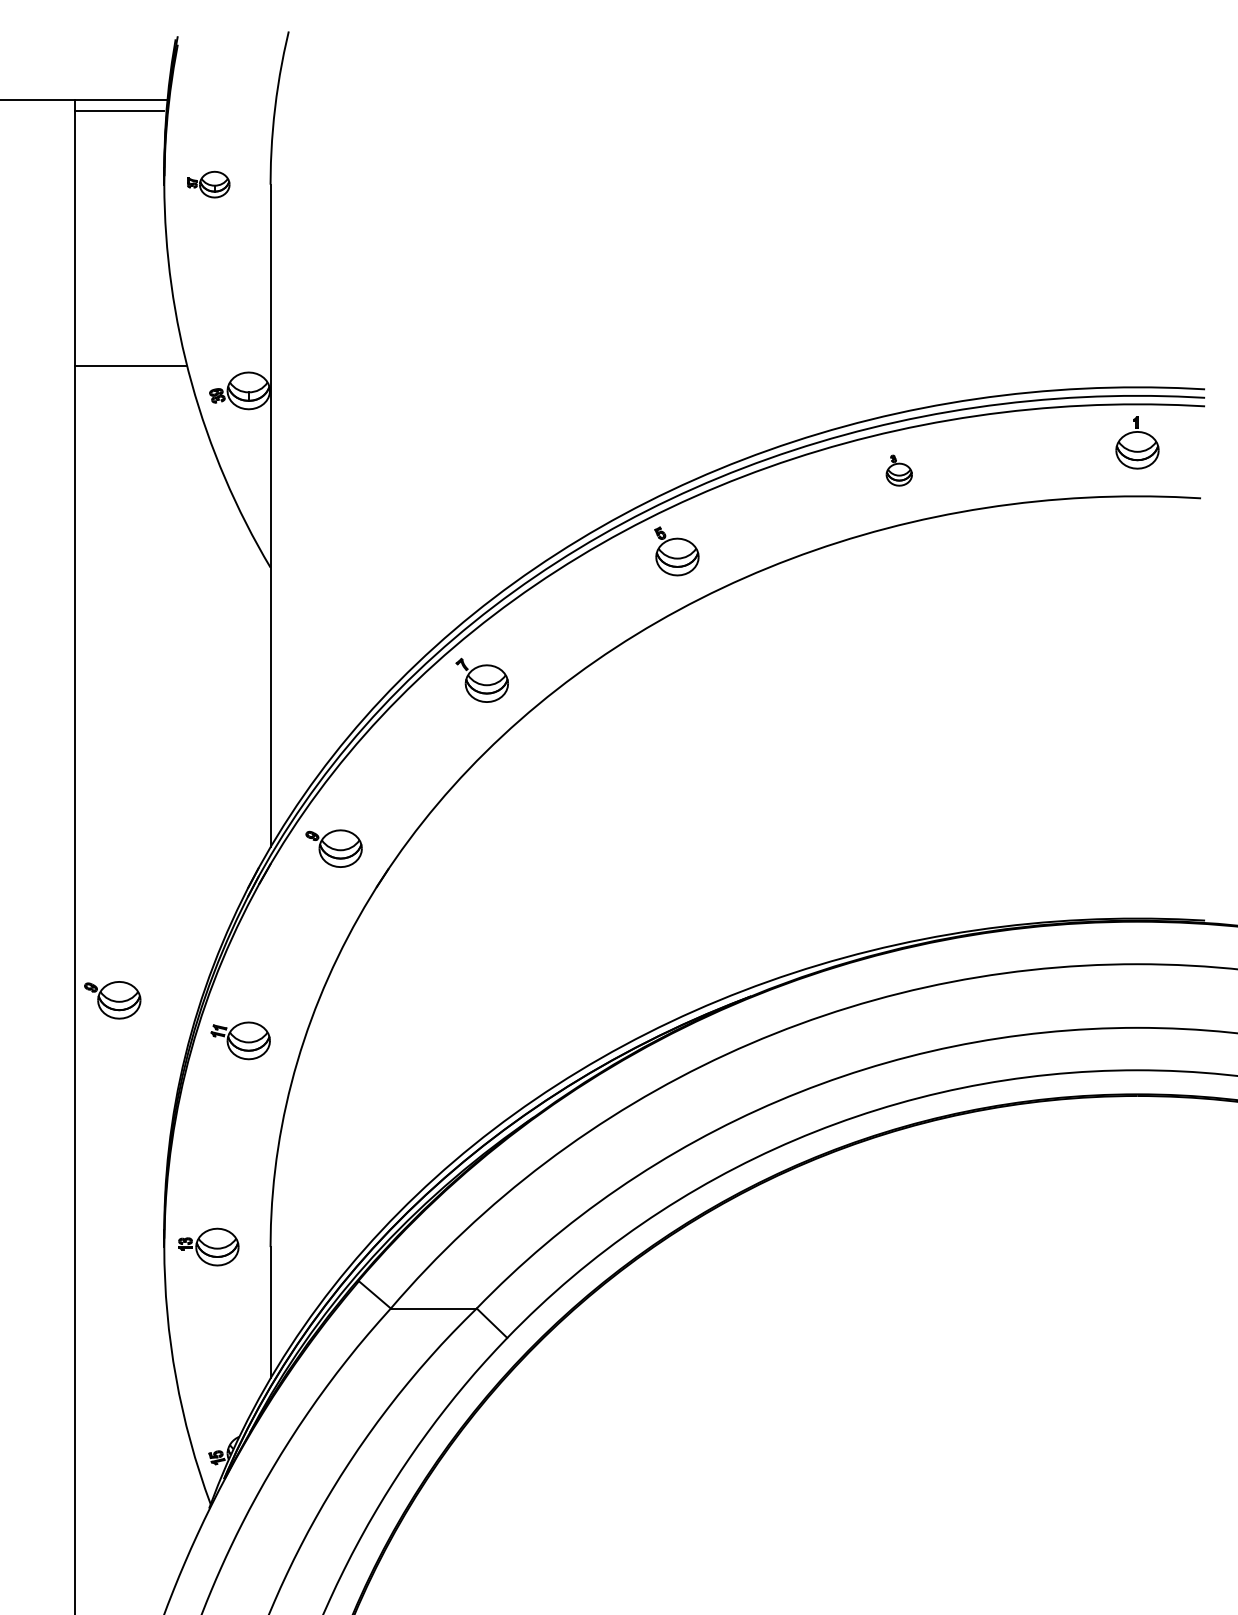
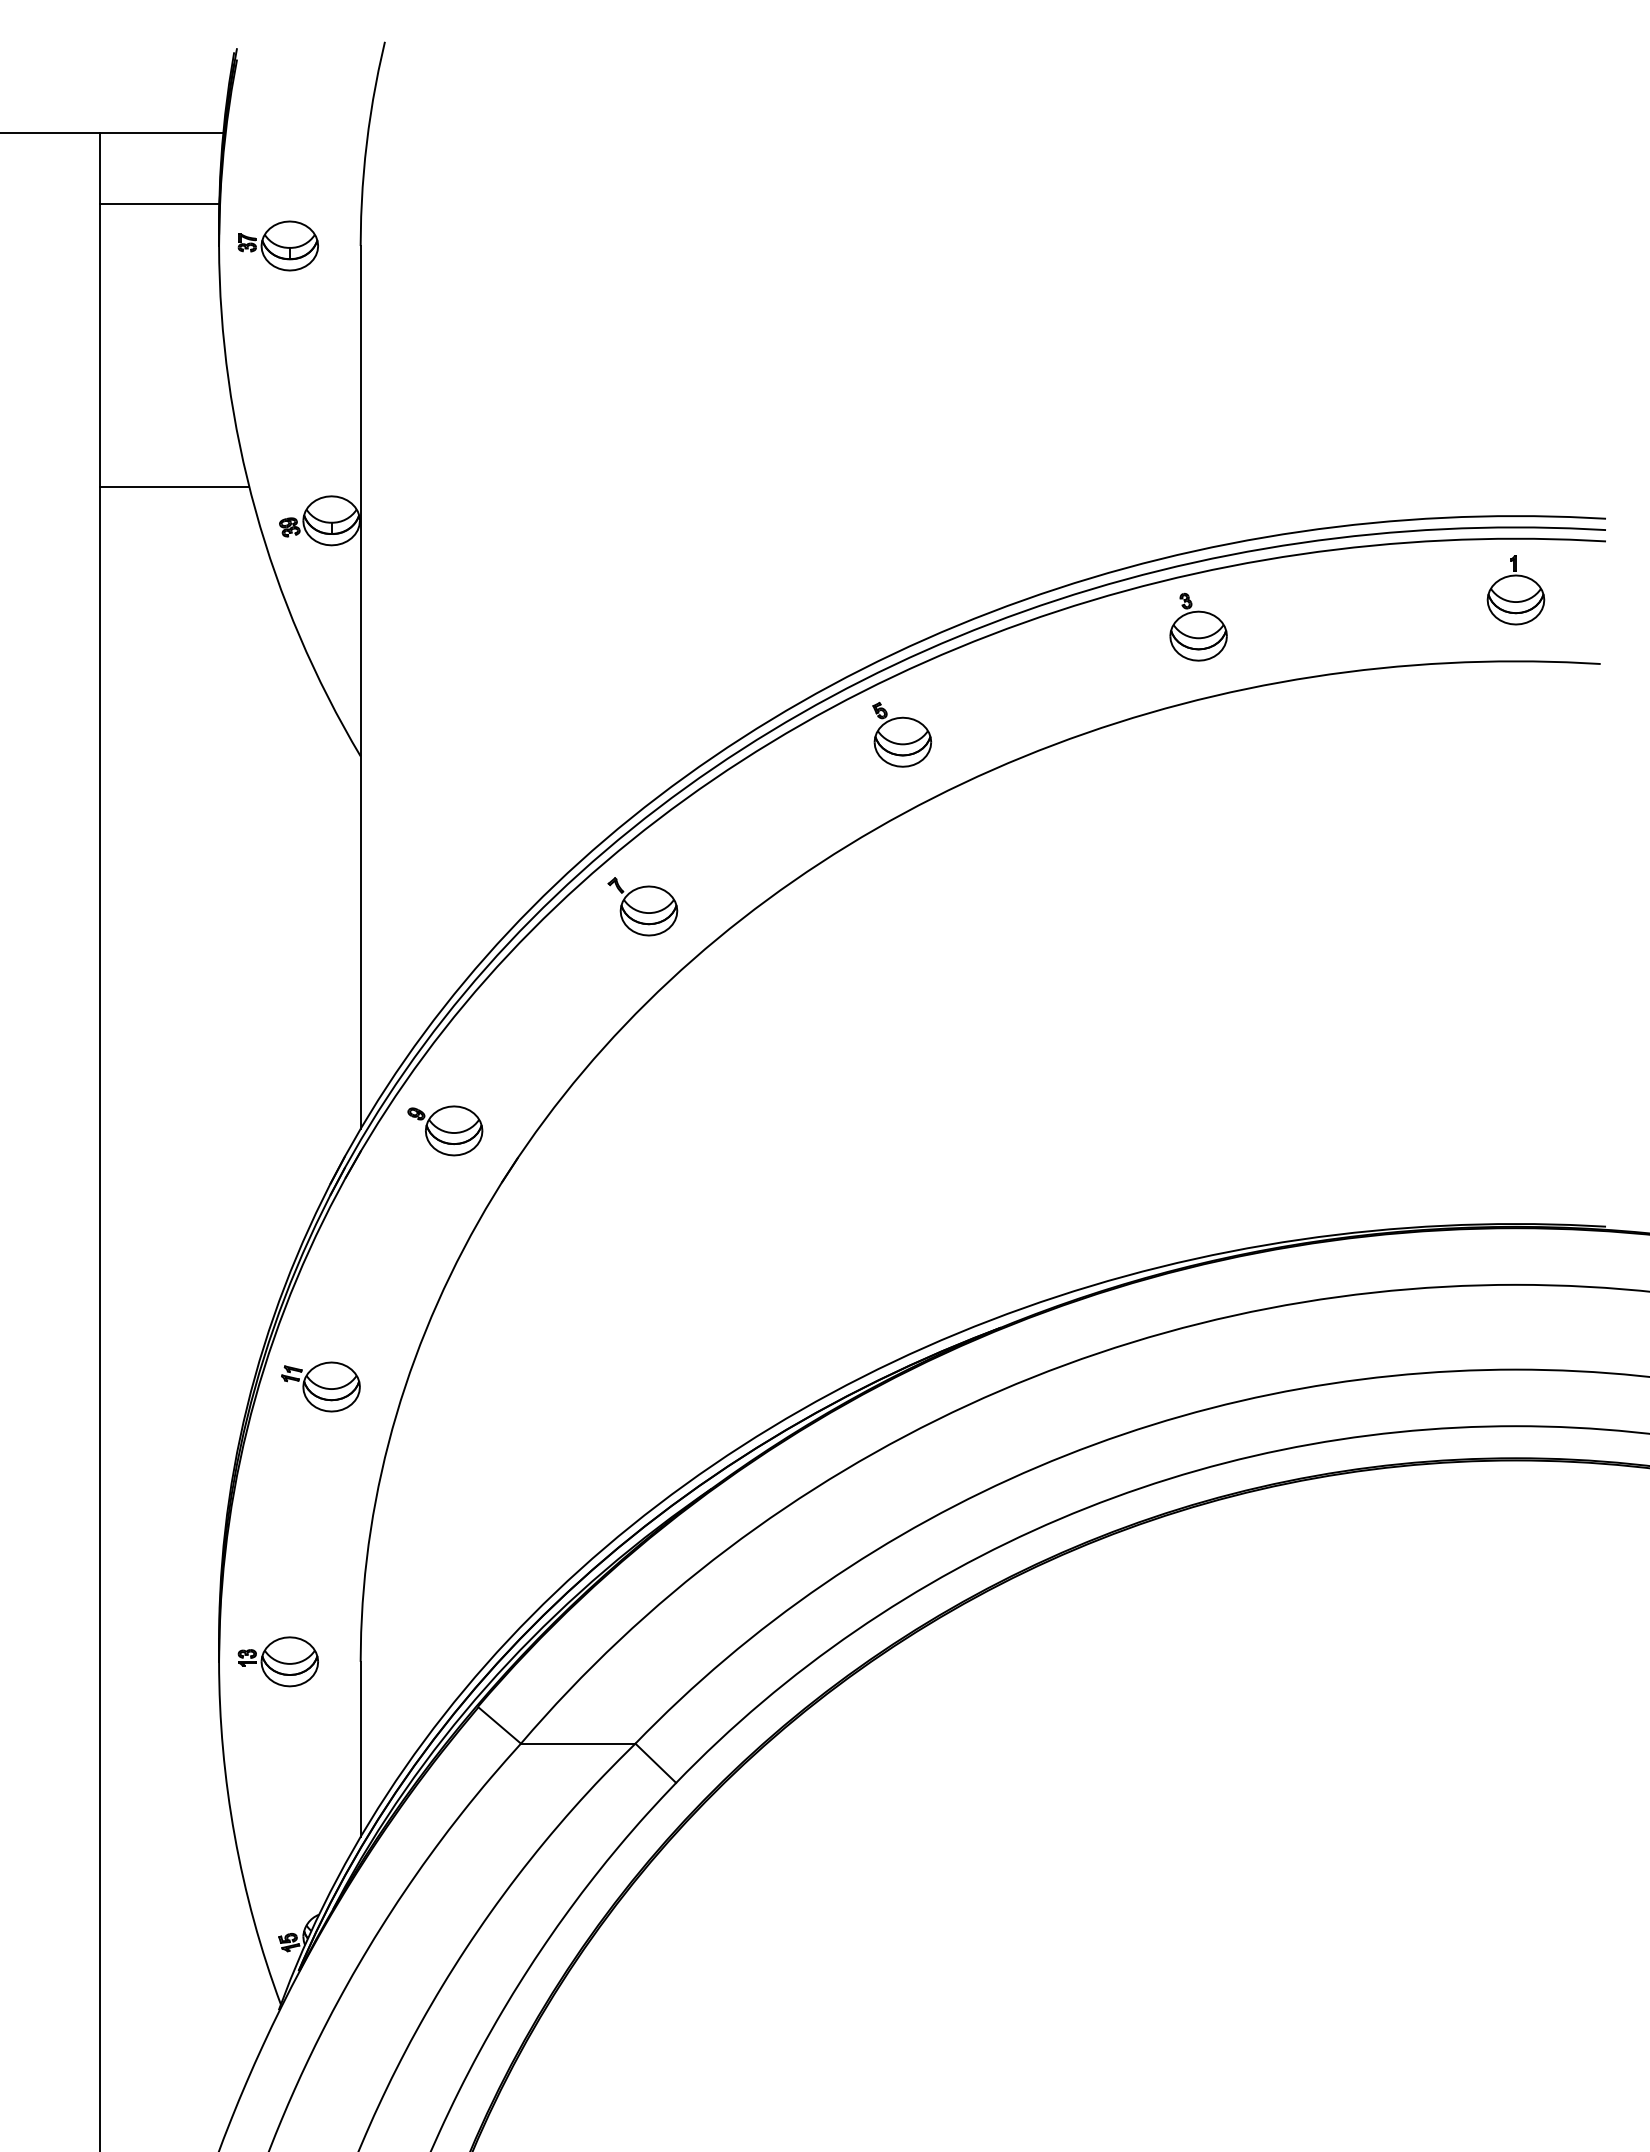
line: (119, 111) -> (159, 204), moved
part: (208, 184) -> (277, 245), size x1.43
part: (899, 470) -> (1198, 626), size x1.67
part: (112, 999) -> (150, 1332), removed

